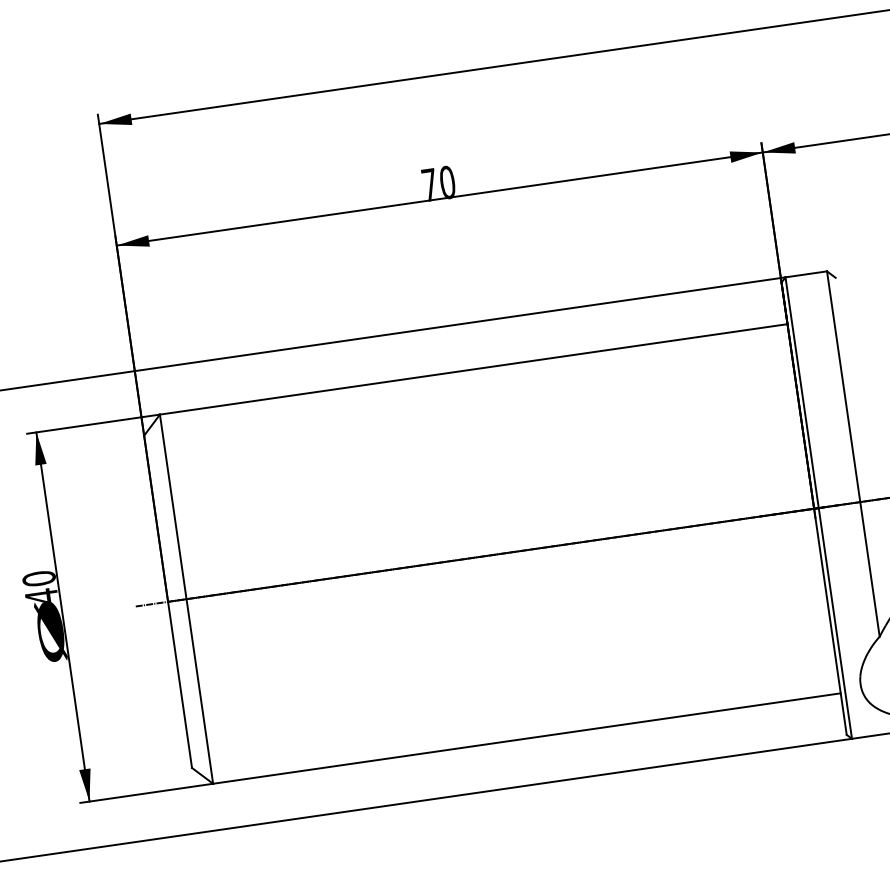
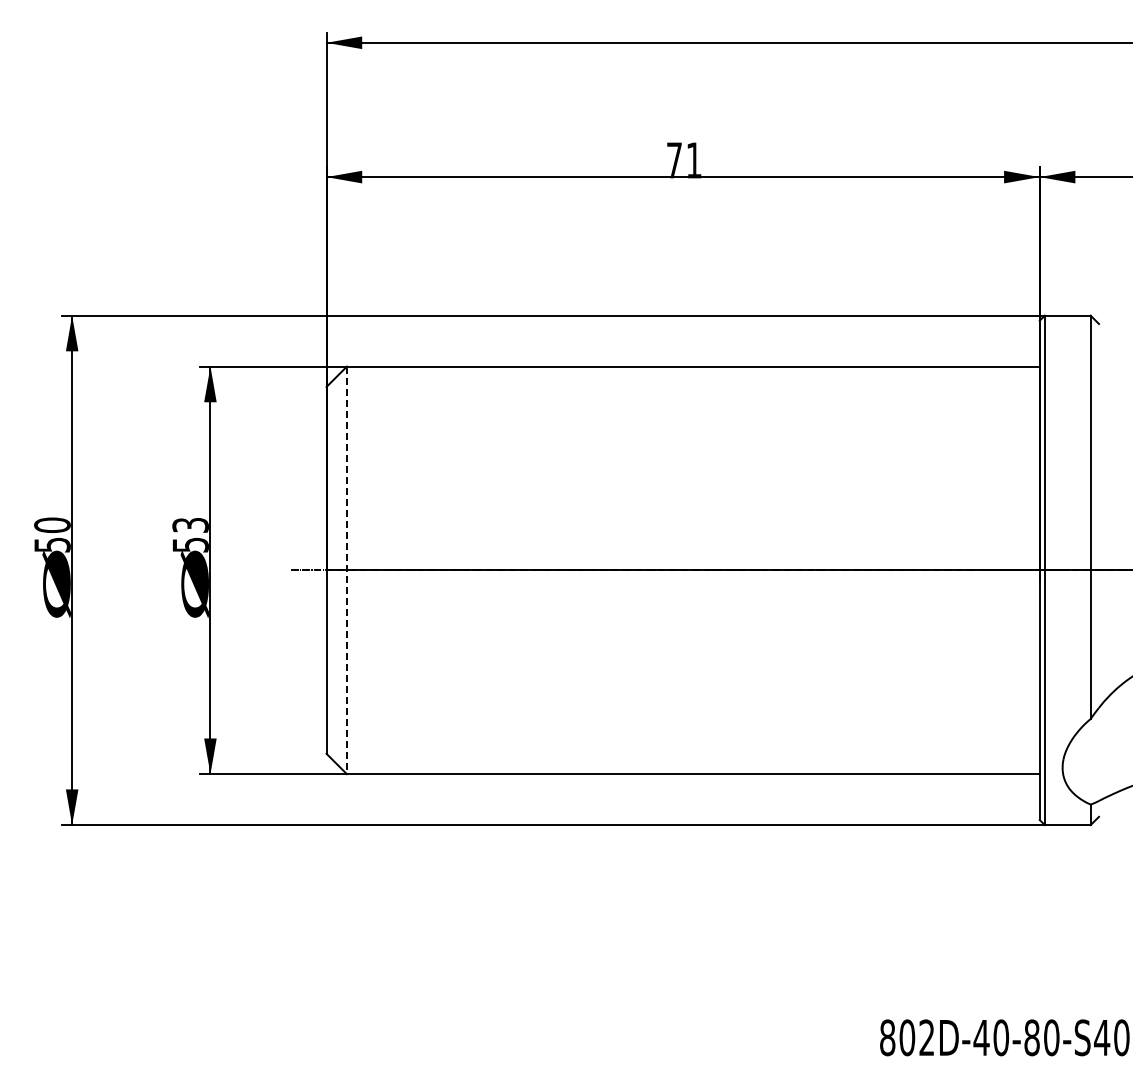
text: (447, 182) -> (693, 160), 70 -> 71
text: (40, 587) -> (190, 534), 40 -> 53
line: (186, 599) -> (346, 570), solid -> dashed

